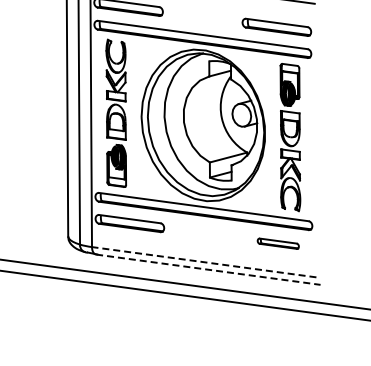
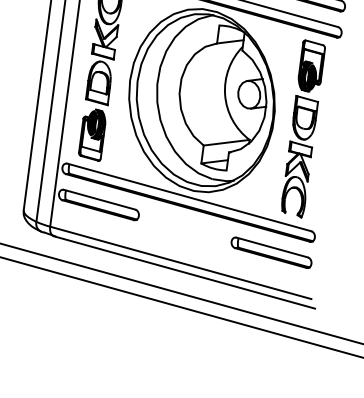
part: (278, 243) -> (271, 252), size x1.67
line: (203, 262) -> (179, 263), dashed -> solid
line: (208, 269) -> (184, 272), dashed -> solid

